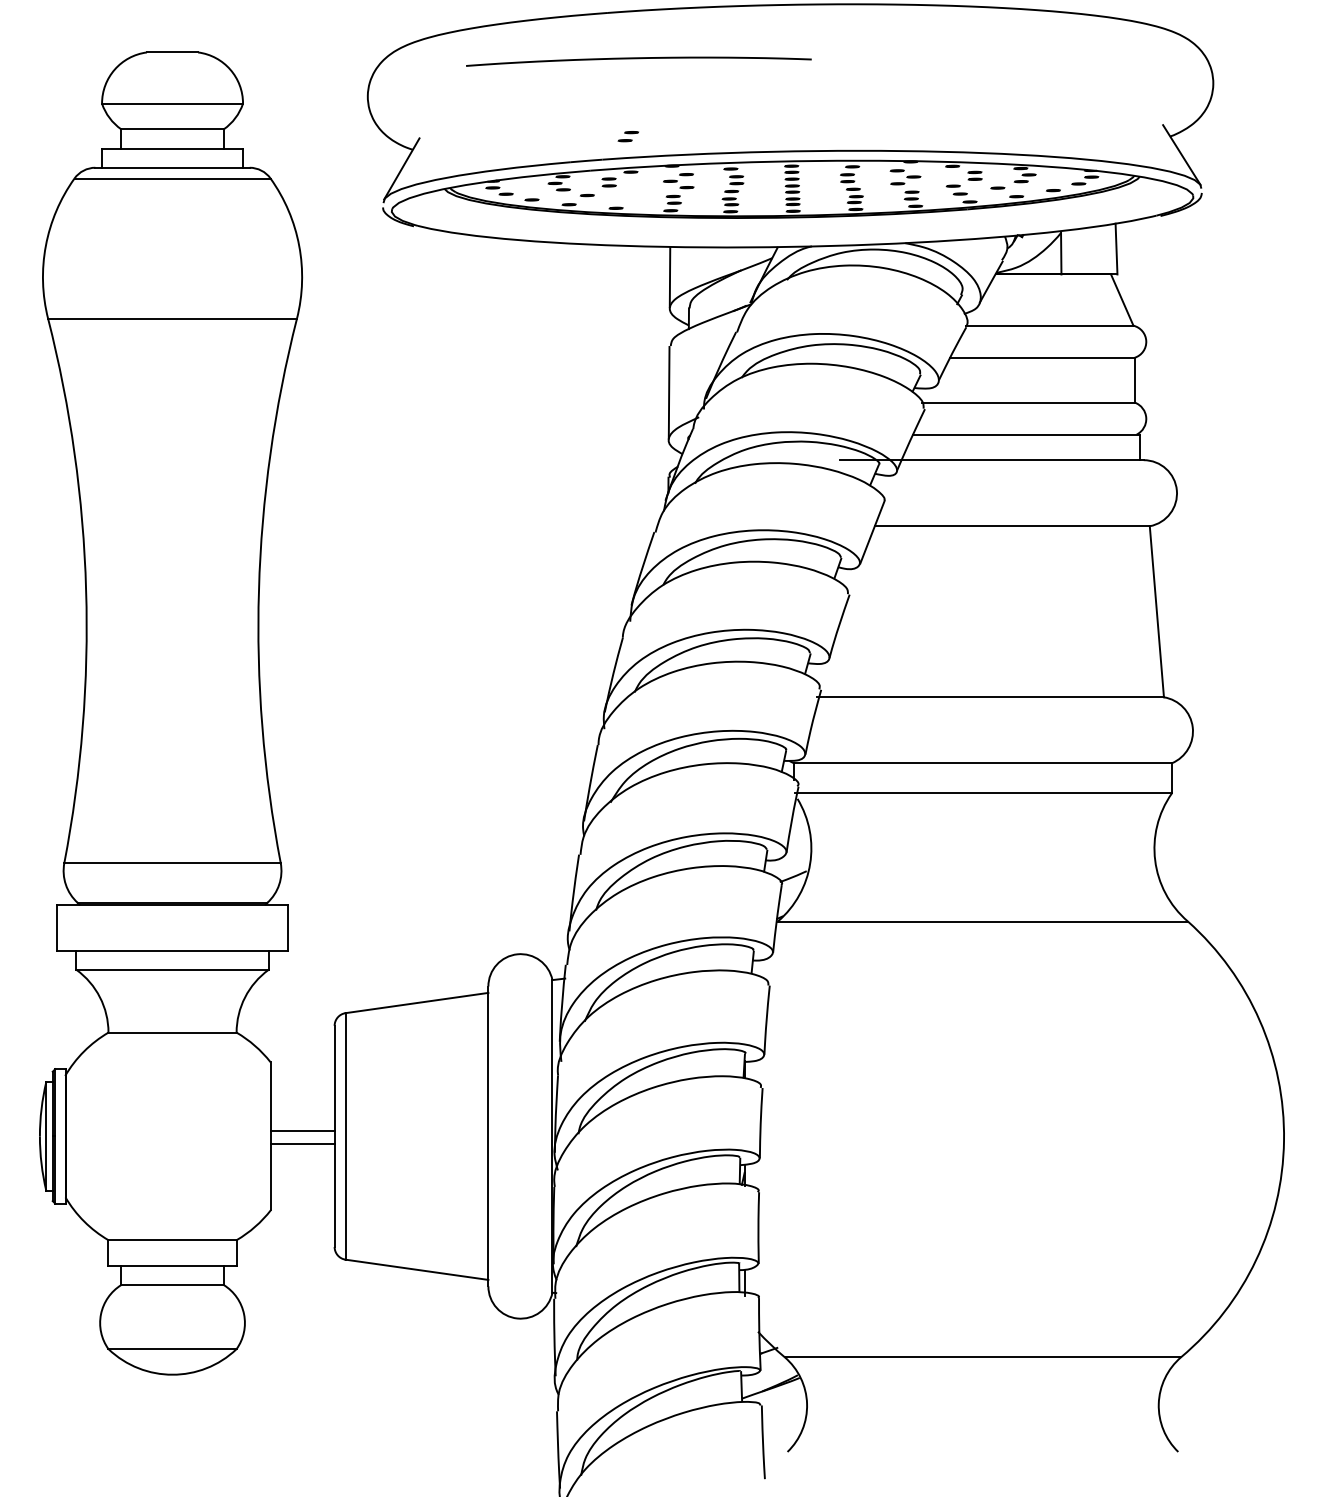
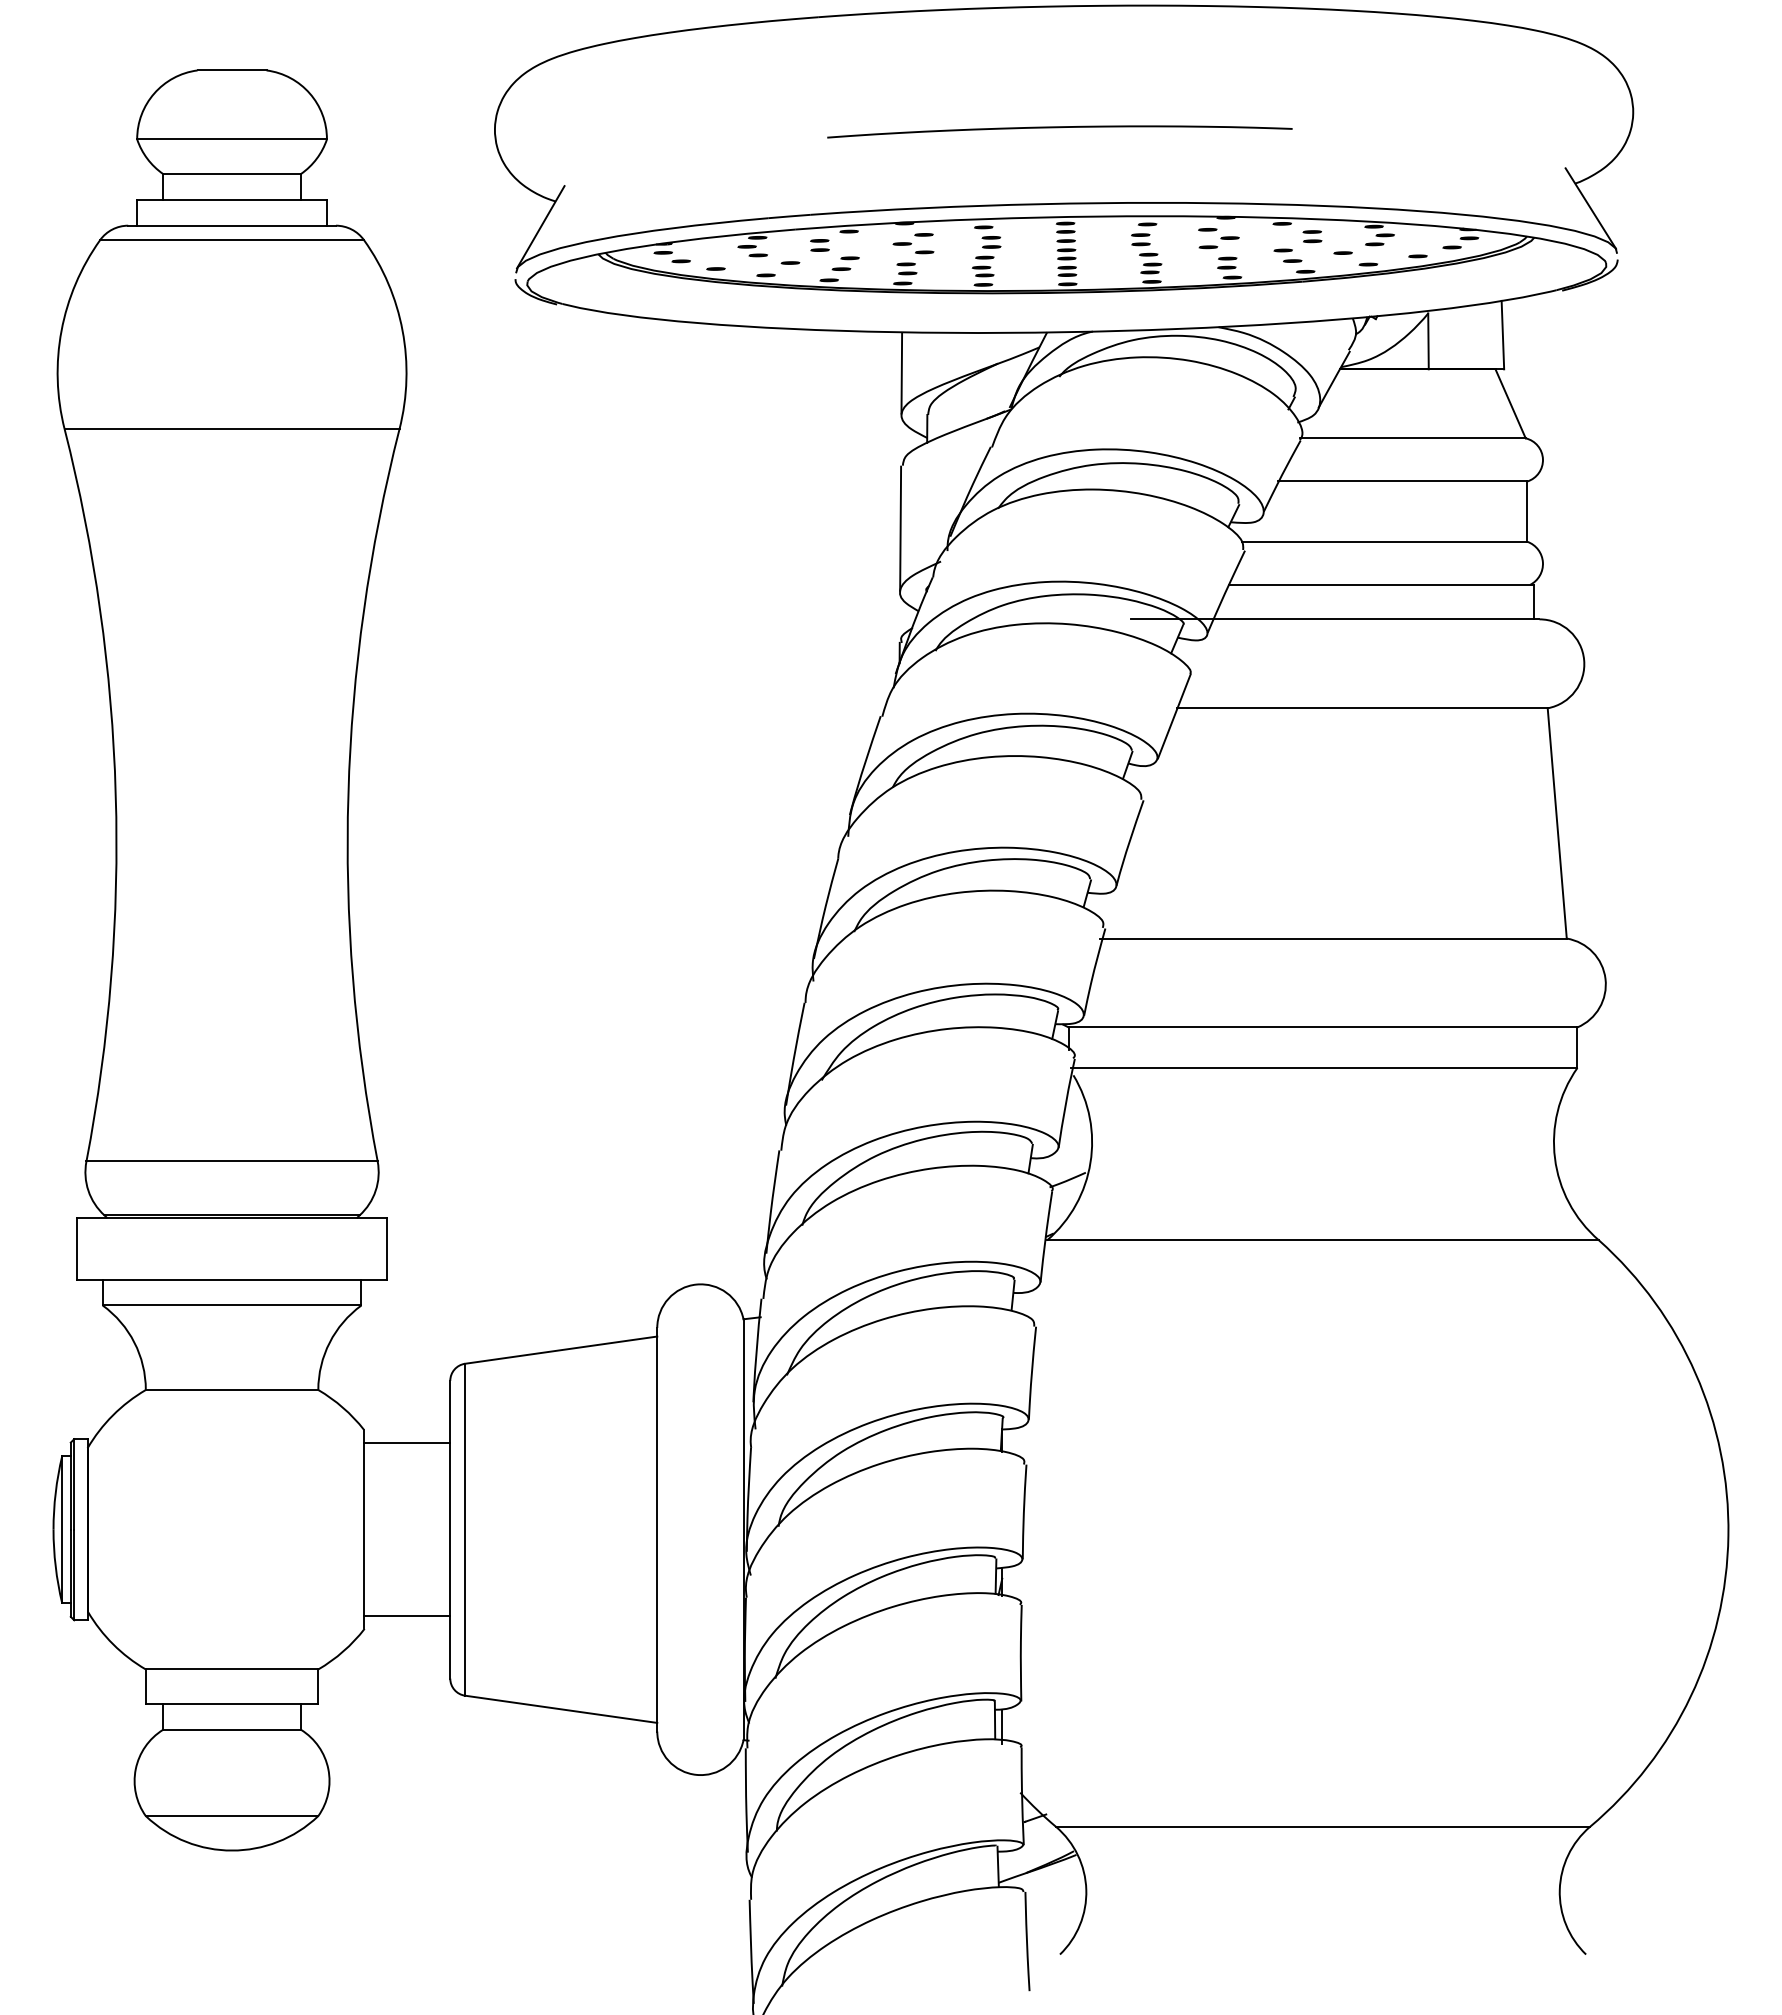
curve: (638, 59) -> (1059, 128), moved
part: (628, 136) -> (845, 263), moved
line: (302, 1130) -> (407, 1615), moved
line: (302, 1144) -> (407, 1443), moved

